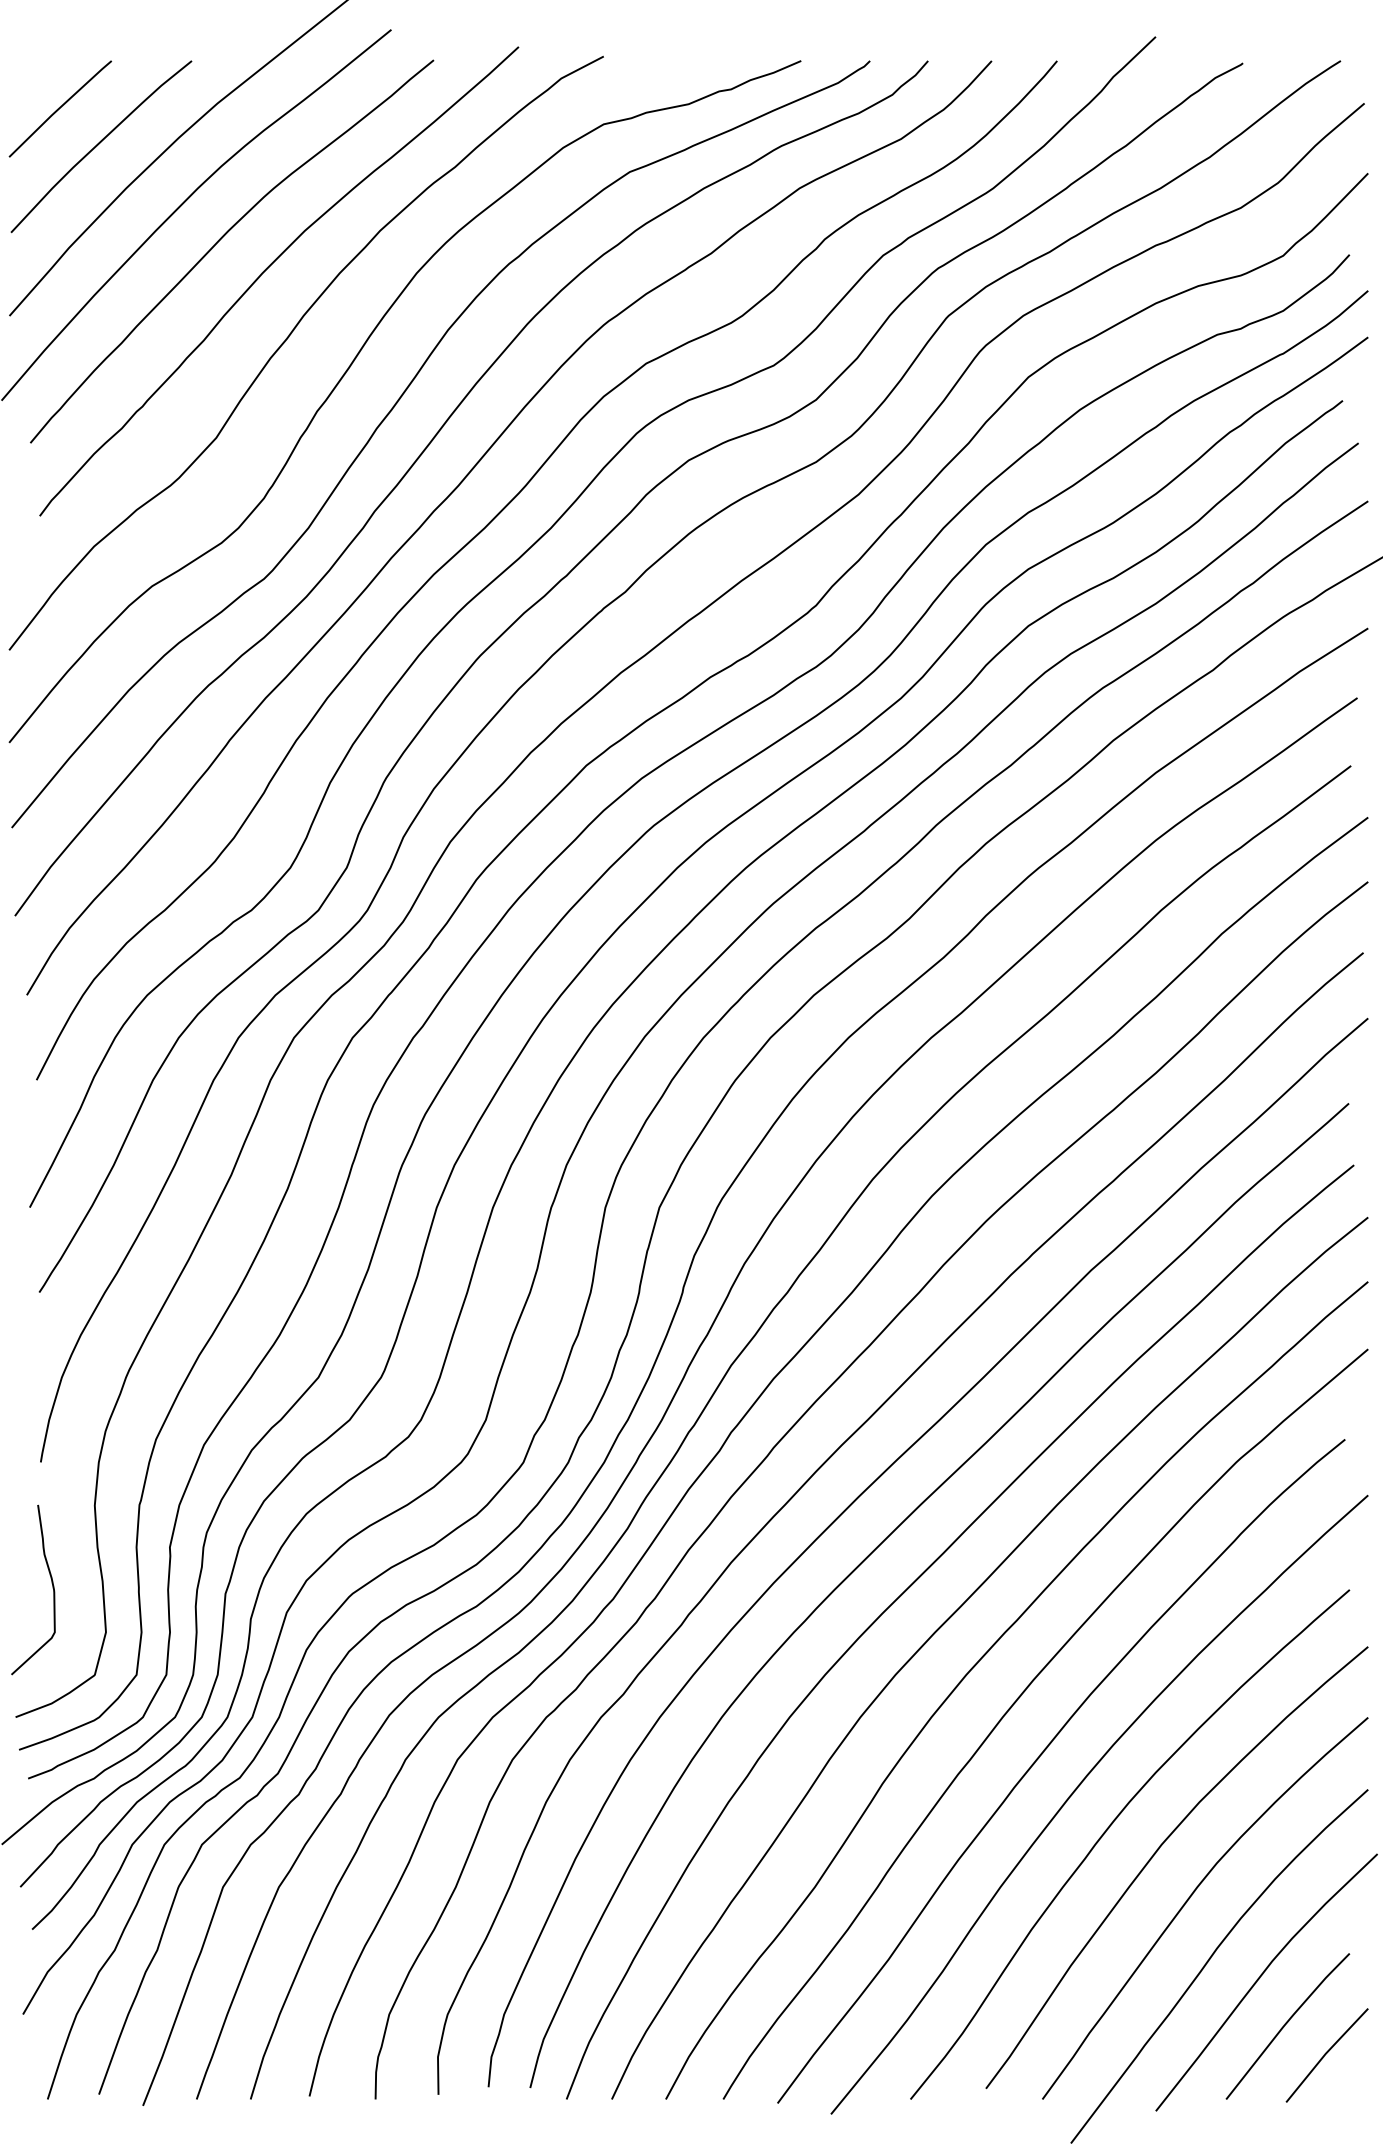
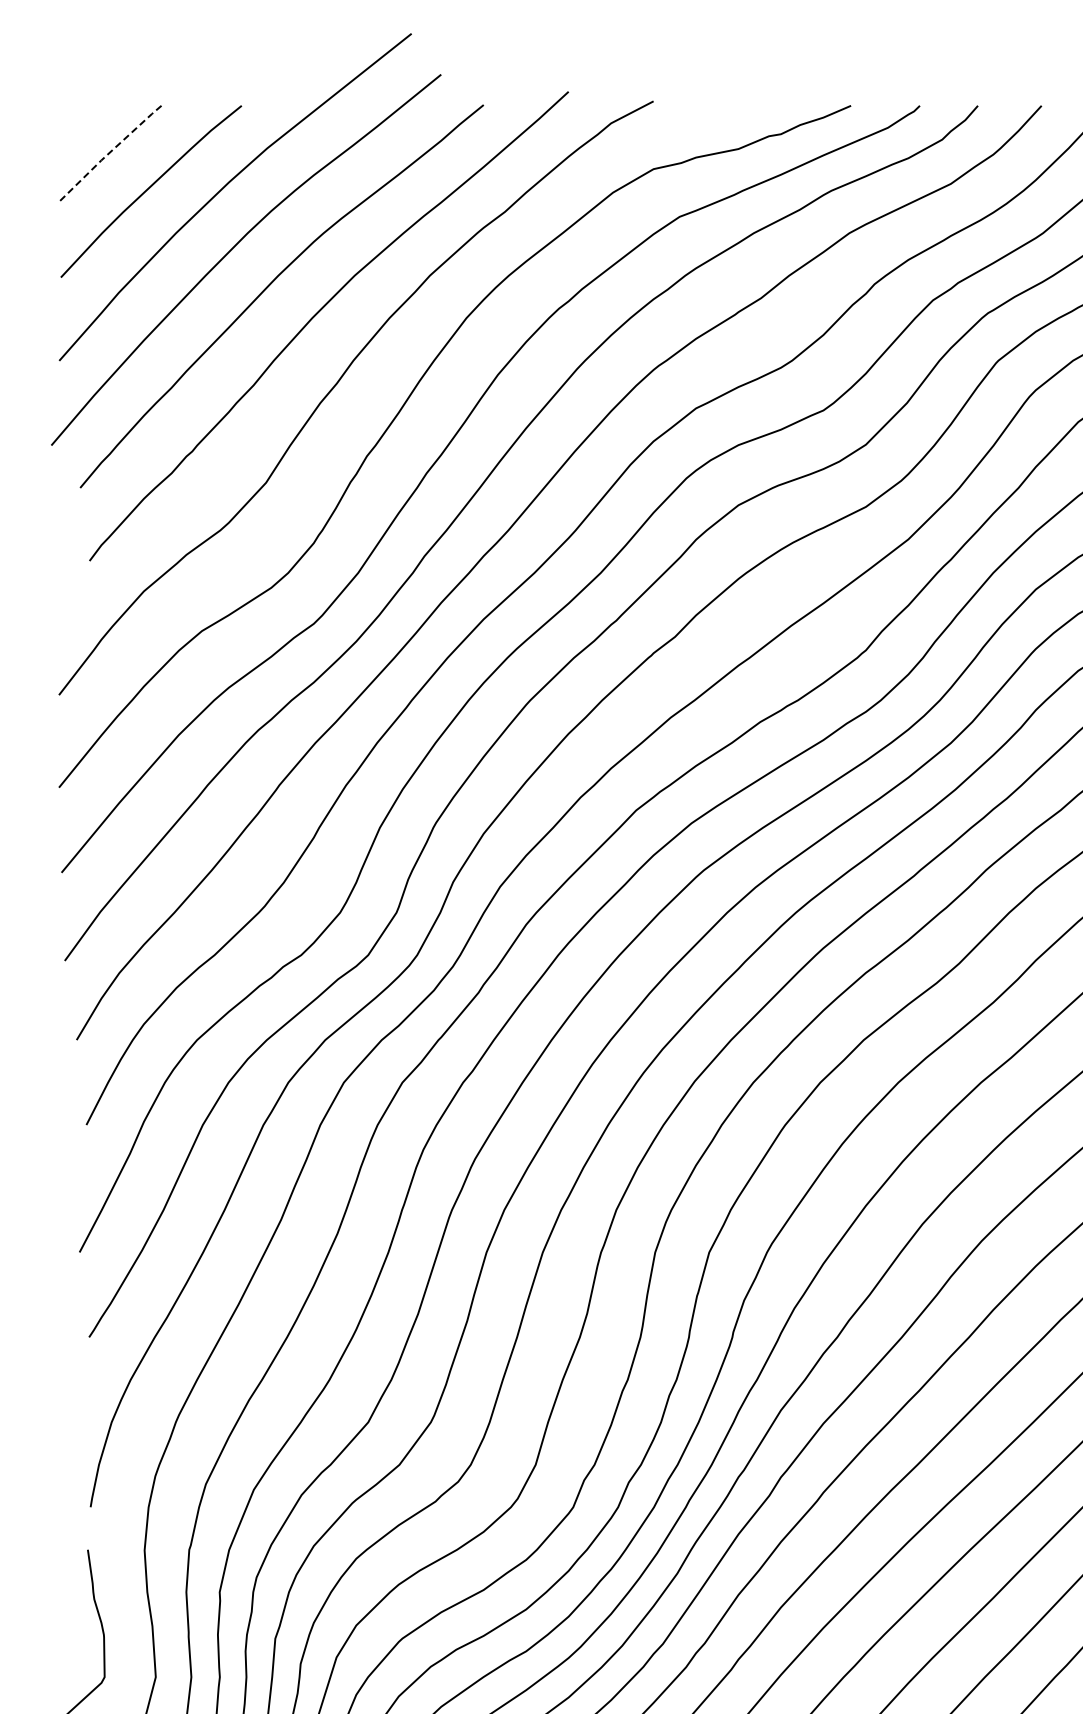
line: (59, 108) -> (109, 153), solid -> dashed

